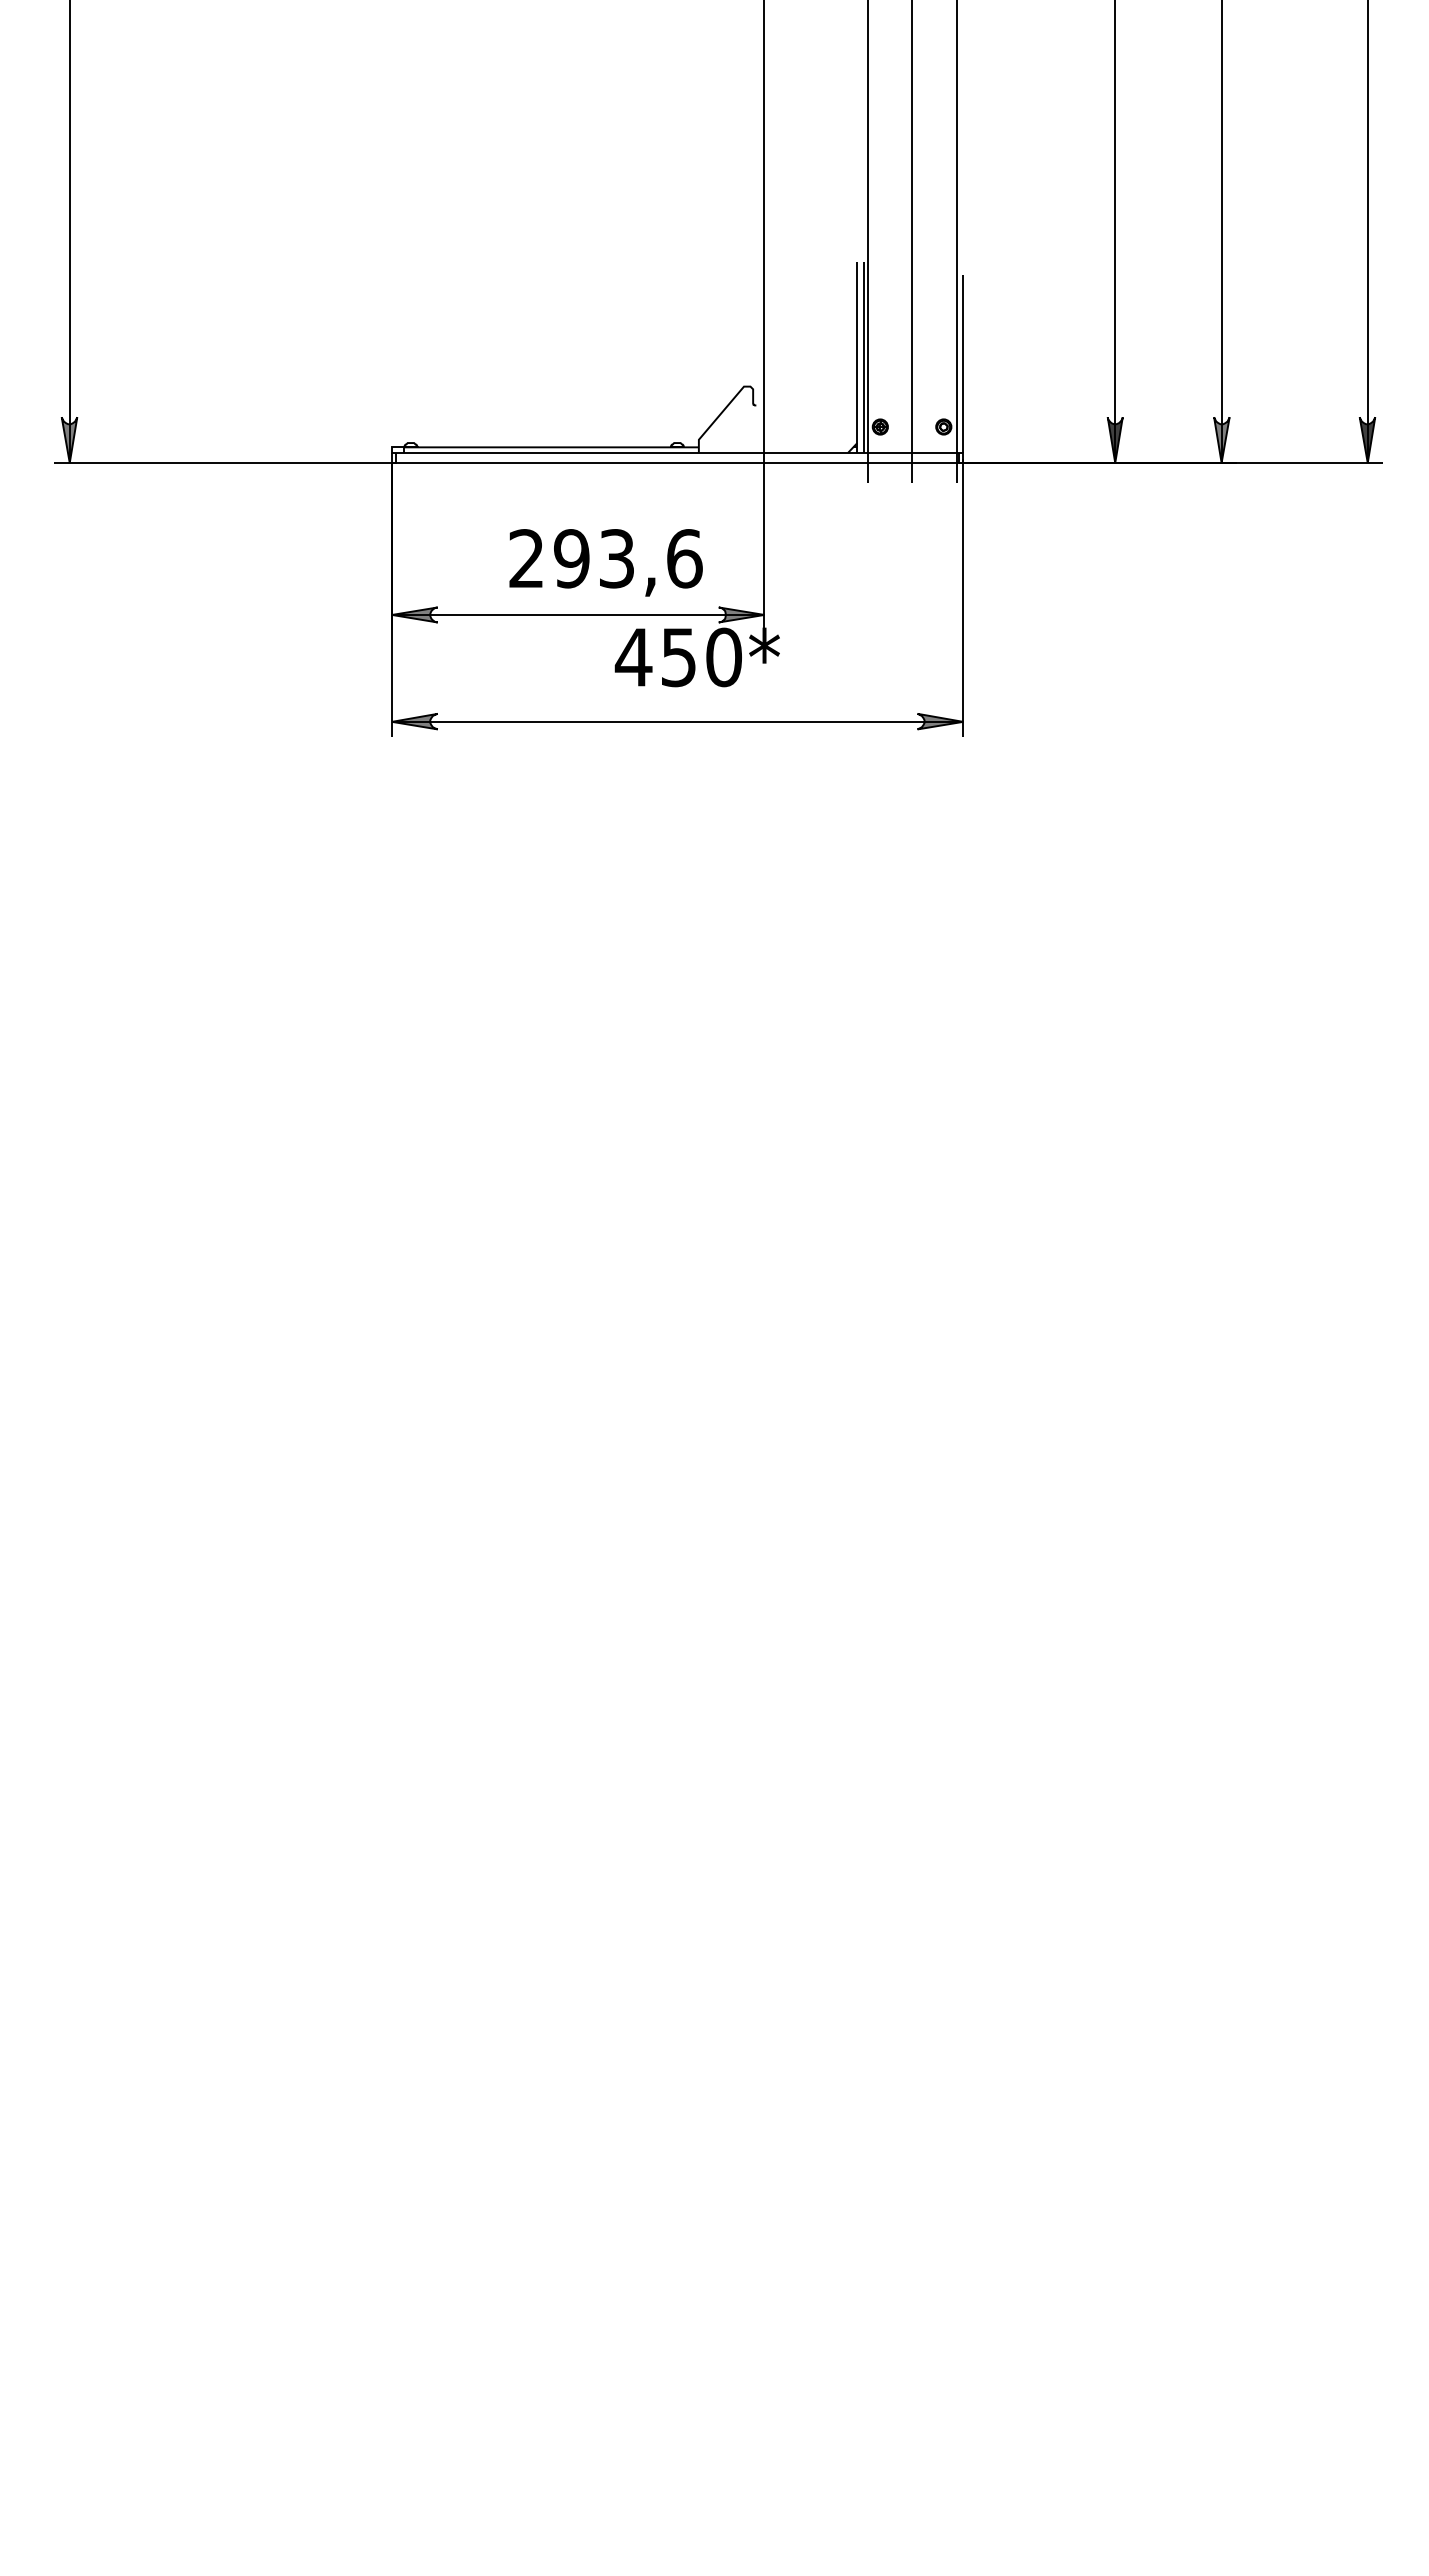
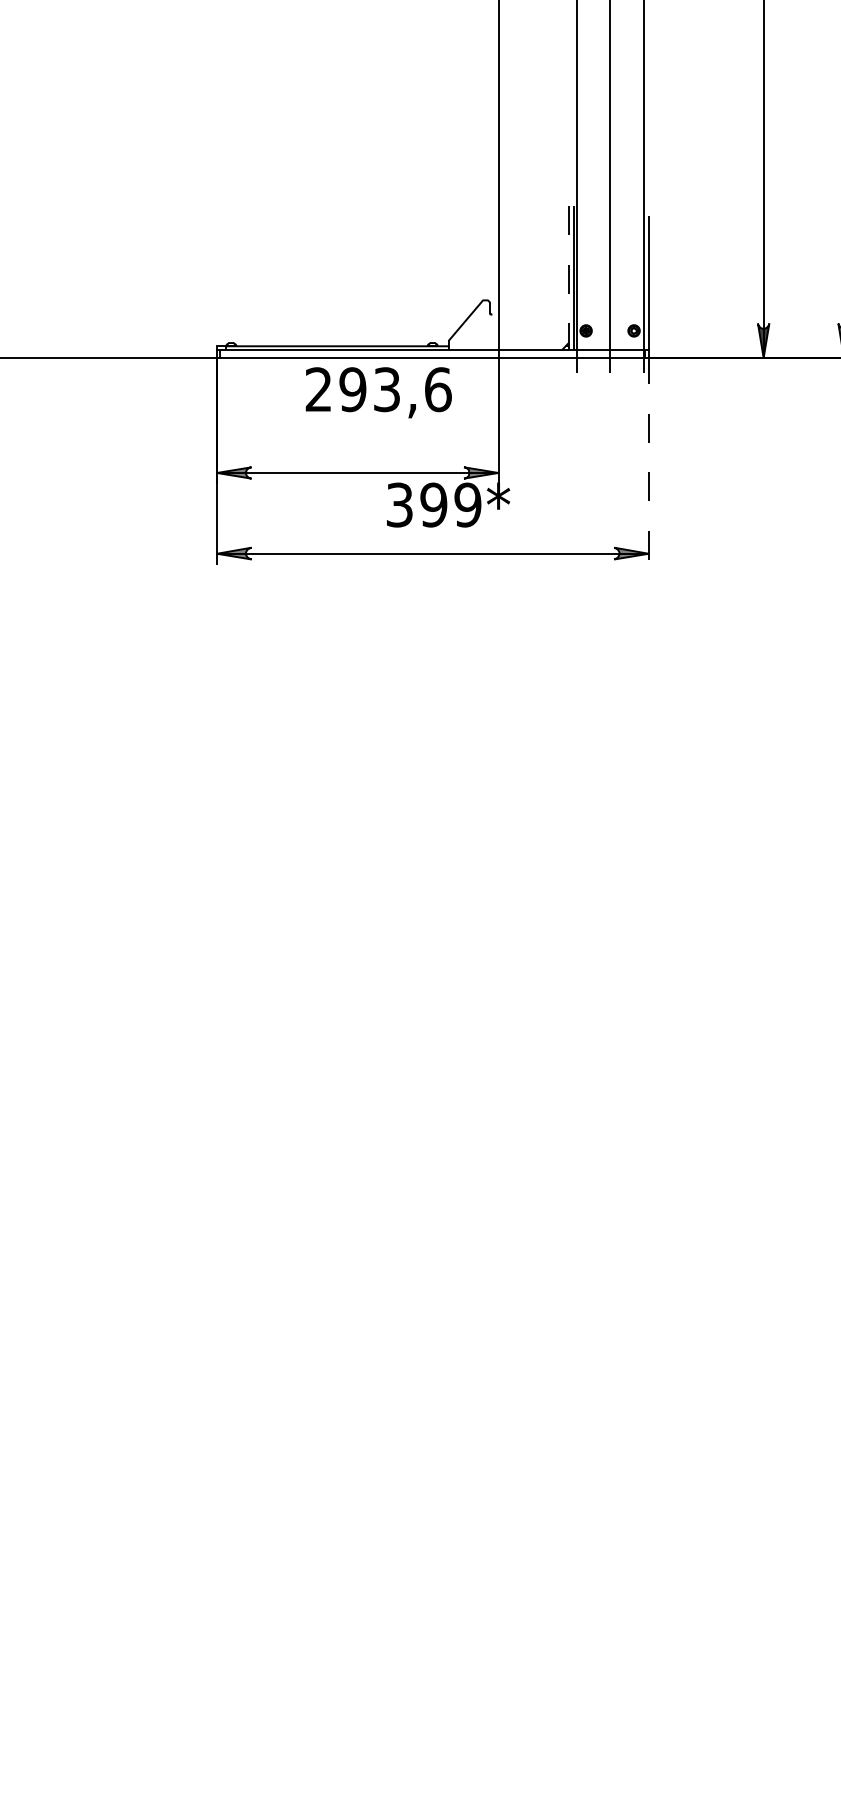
line: (857, 357) -> (568, 278), solid -> dashed
text: (605, 562) -> (378, 392), moved
line: (963, 598) -> (648, 460), solid -> dashed
text: (677, 657) -> (432, 505), 450* -> 399*

